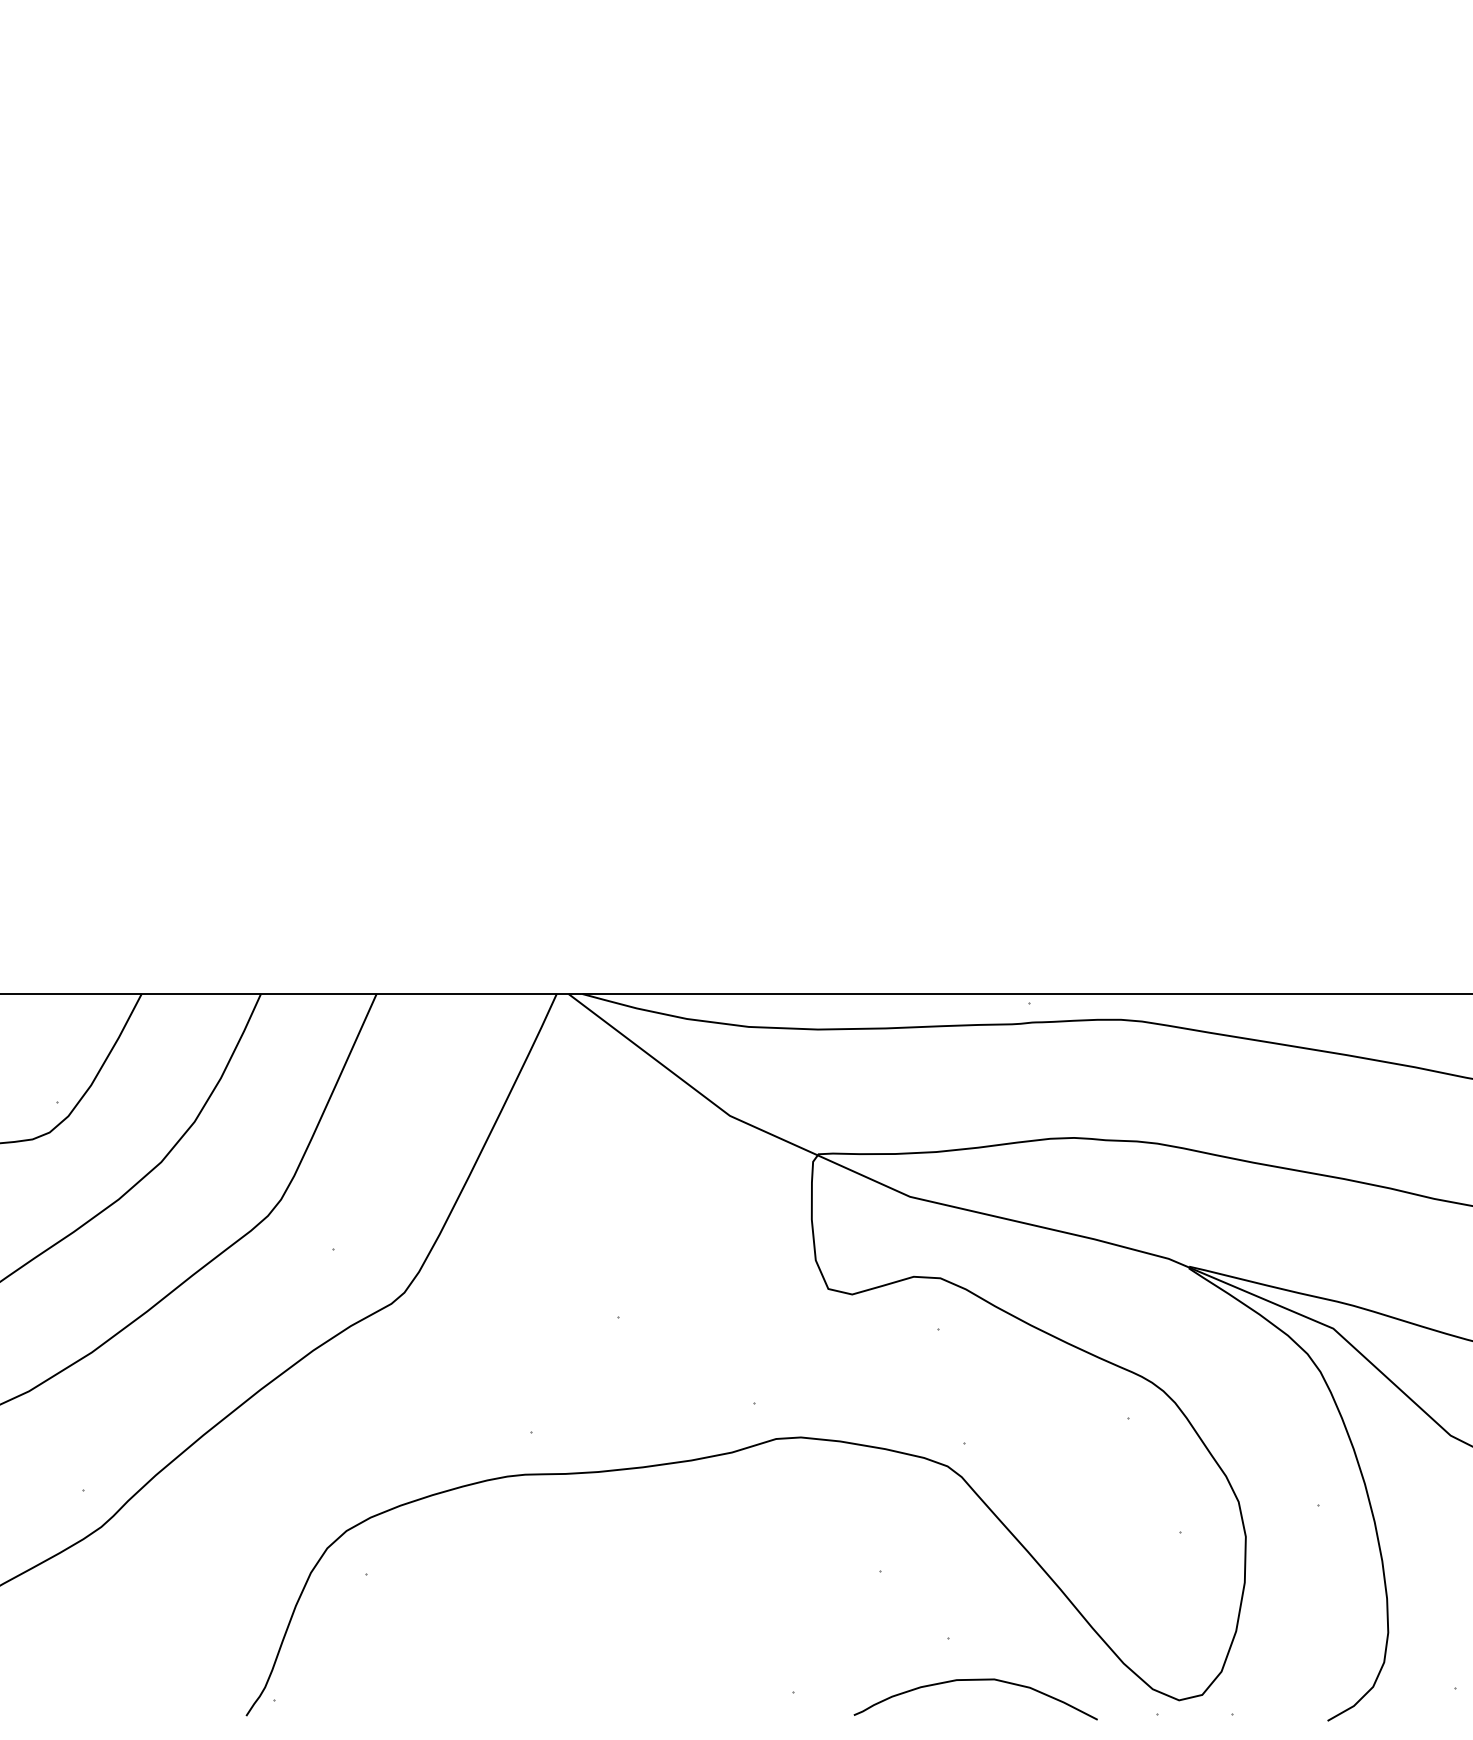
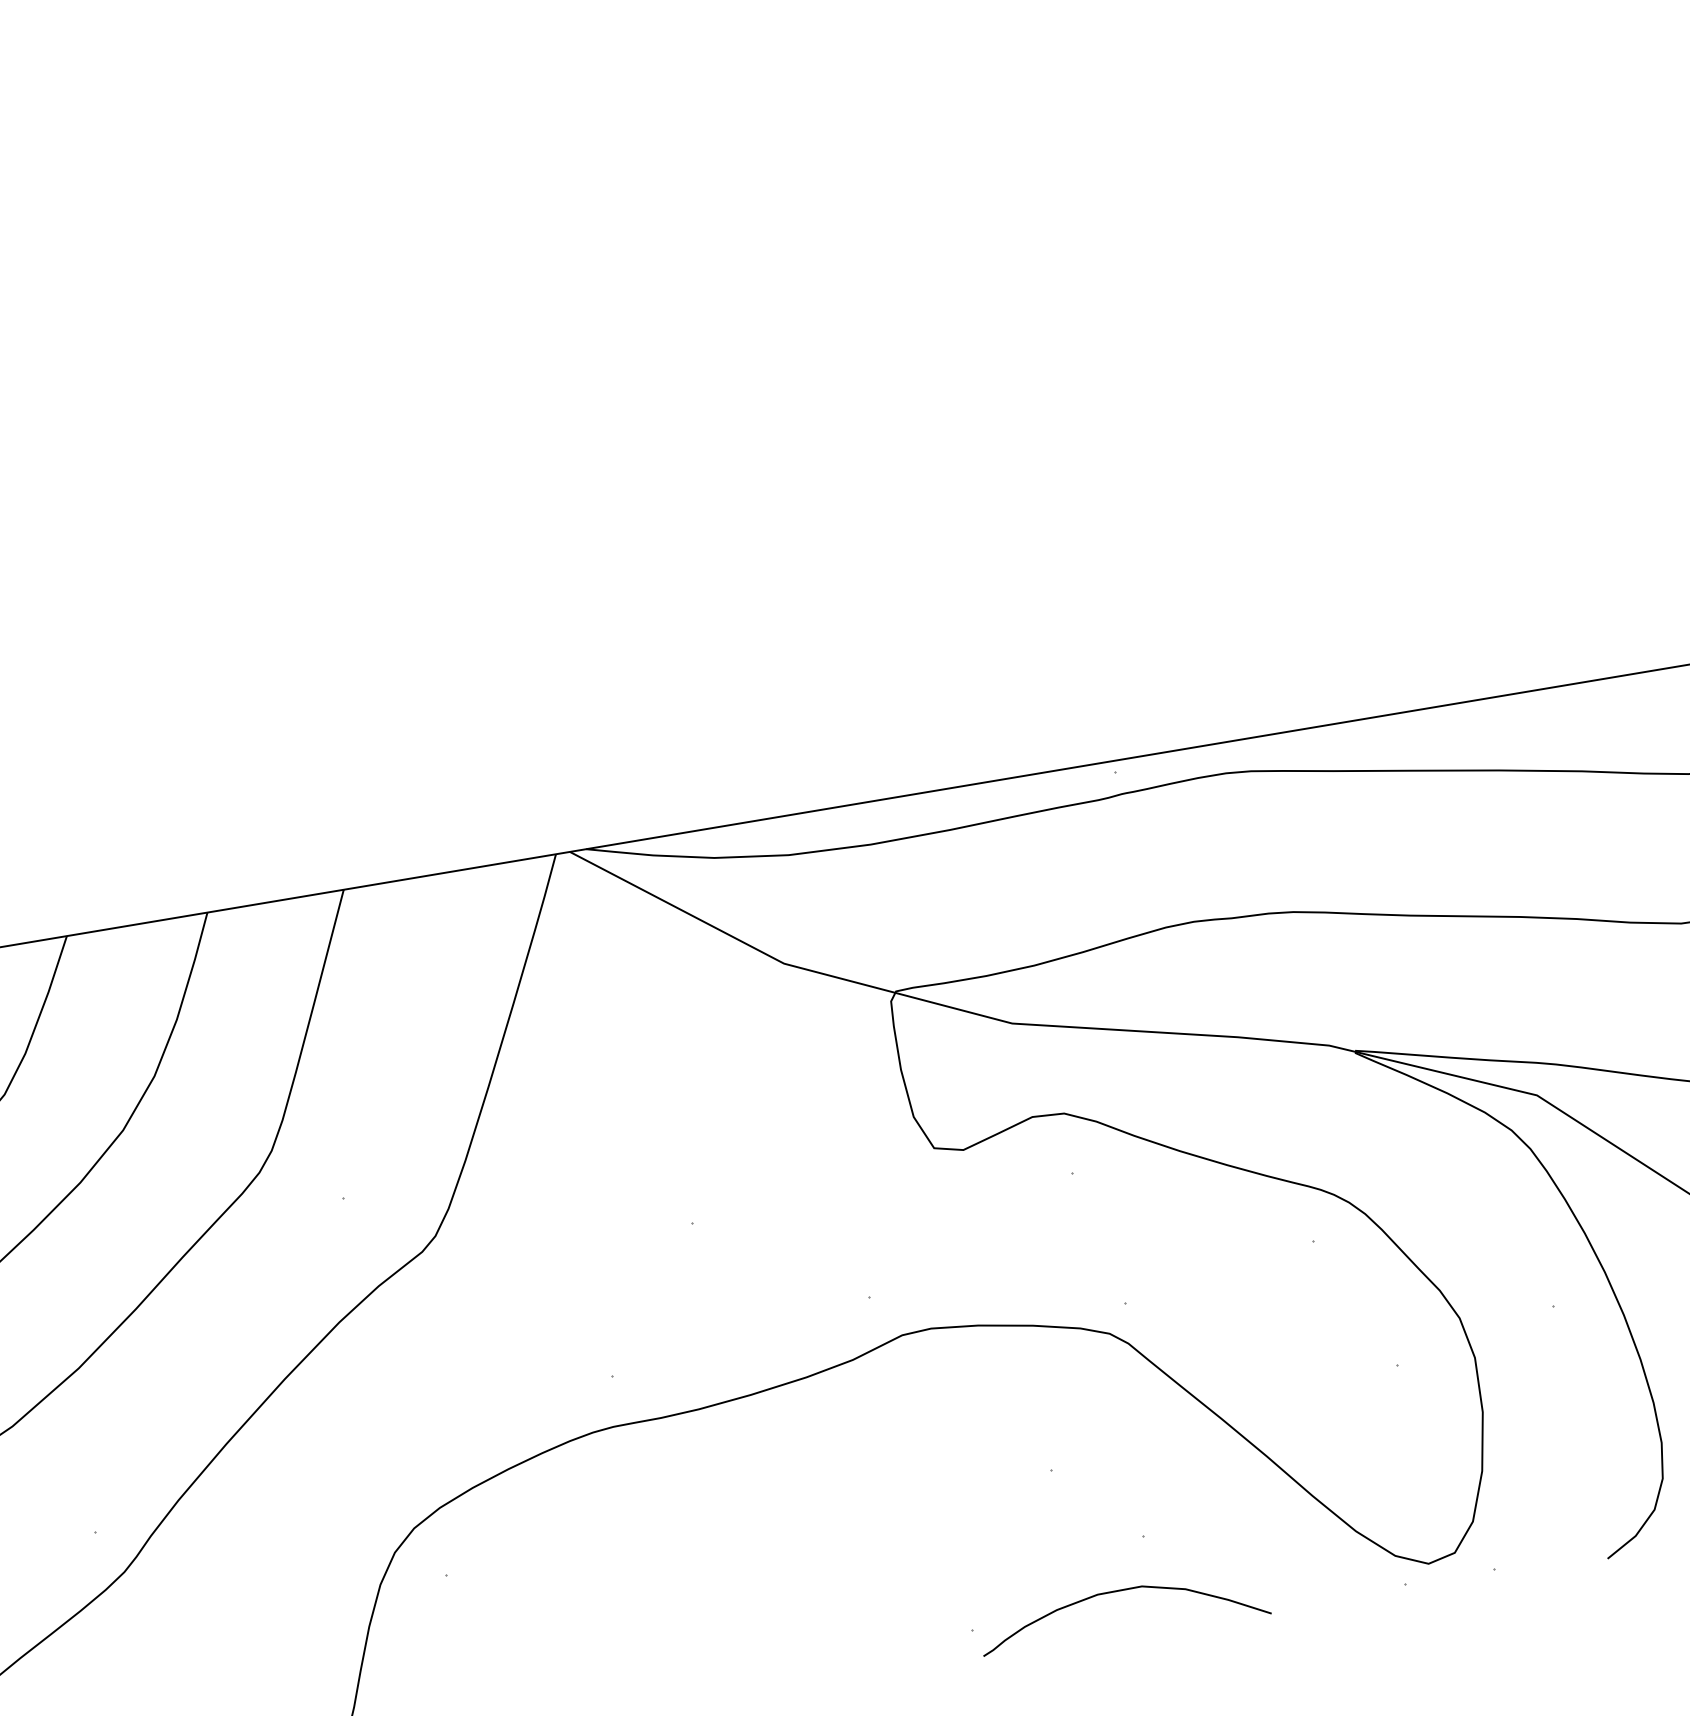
curve: (975, 1680) -> (1119, 1591), moved

